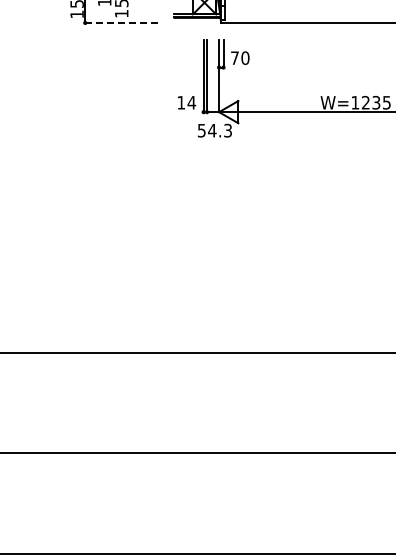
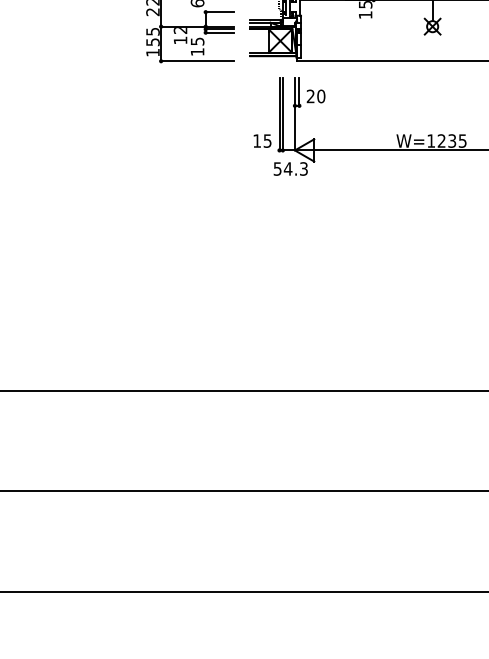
line: (121, 23) -> (197, 61), dashed -> solid
text: (234, 58) -> (310, 96), 70 -> 20
text: (191, 102) -> (267, 140), 14 -> 15

